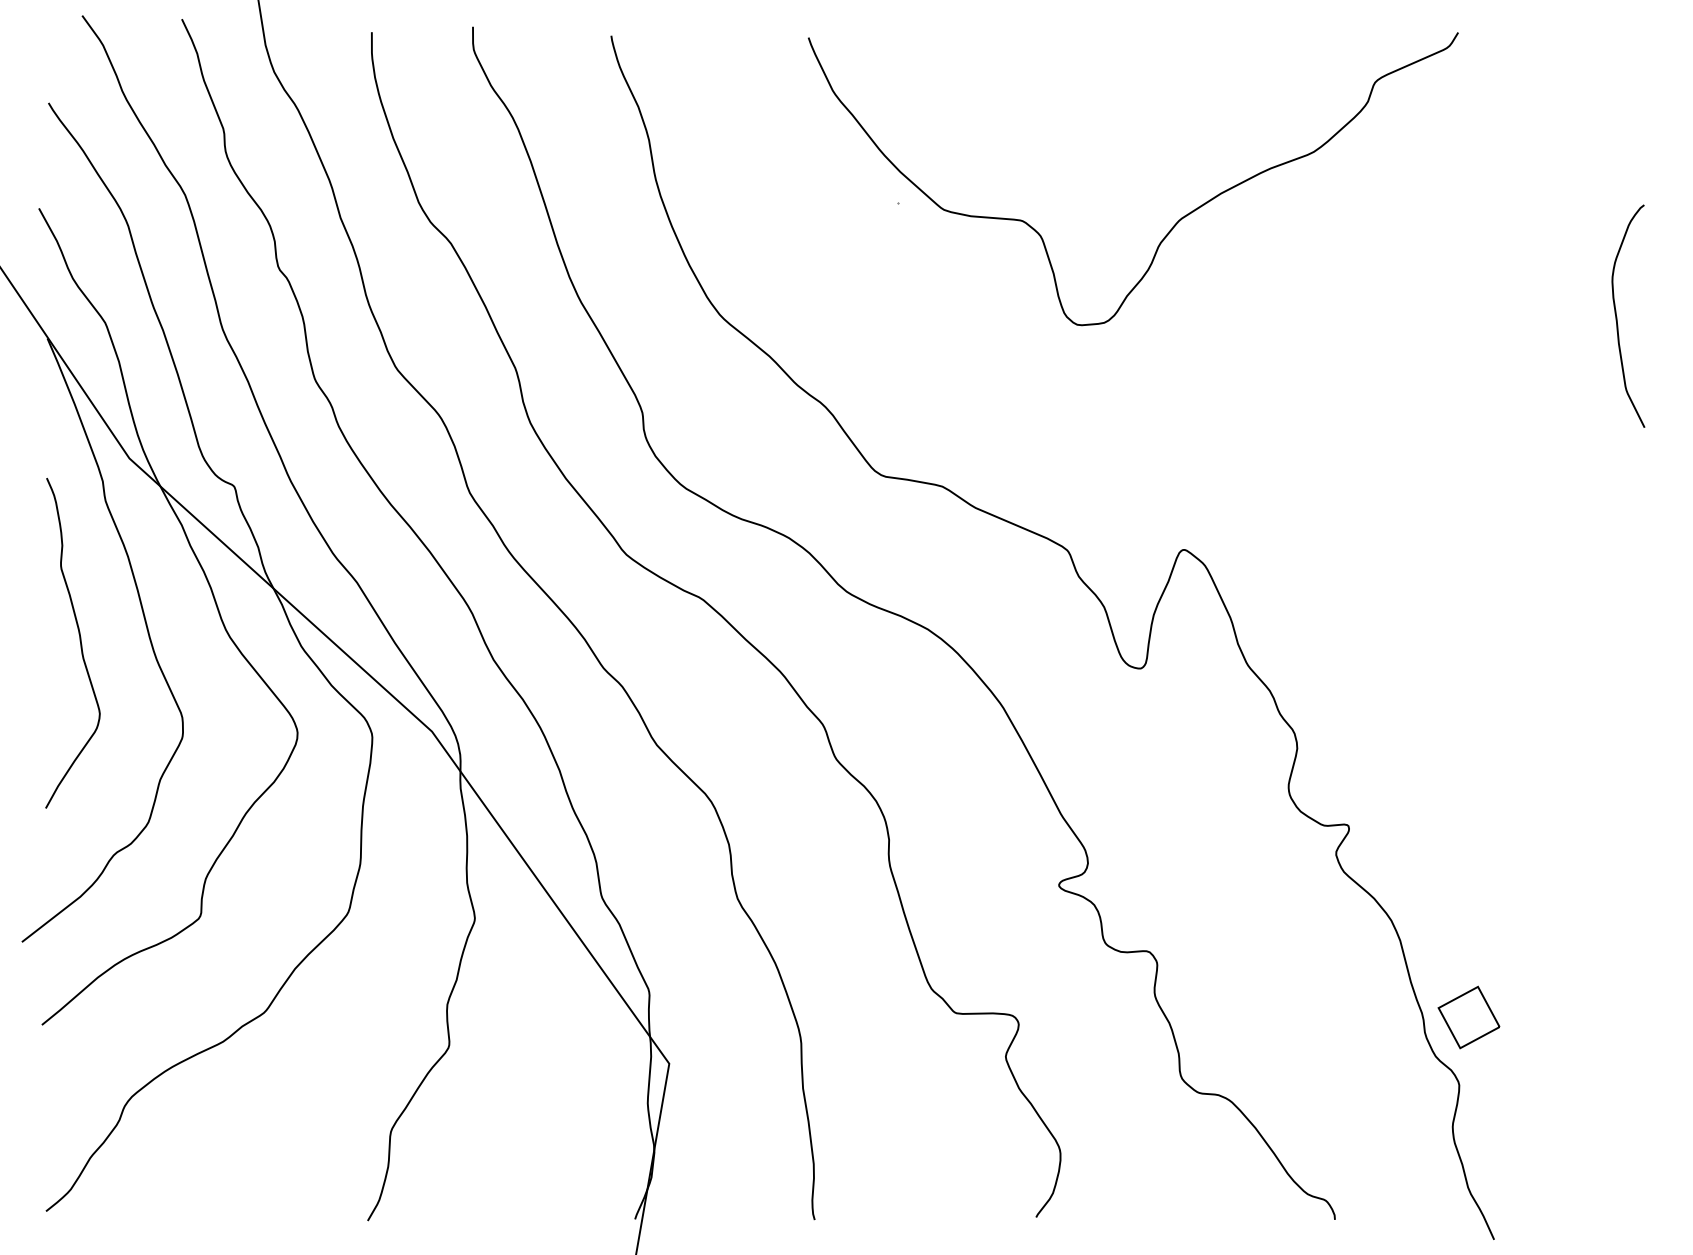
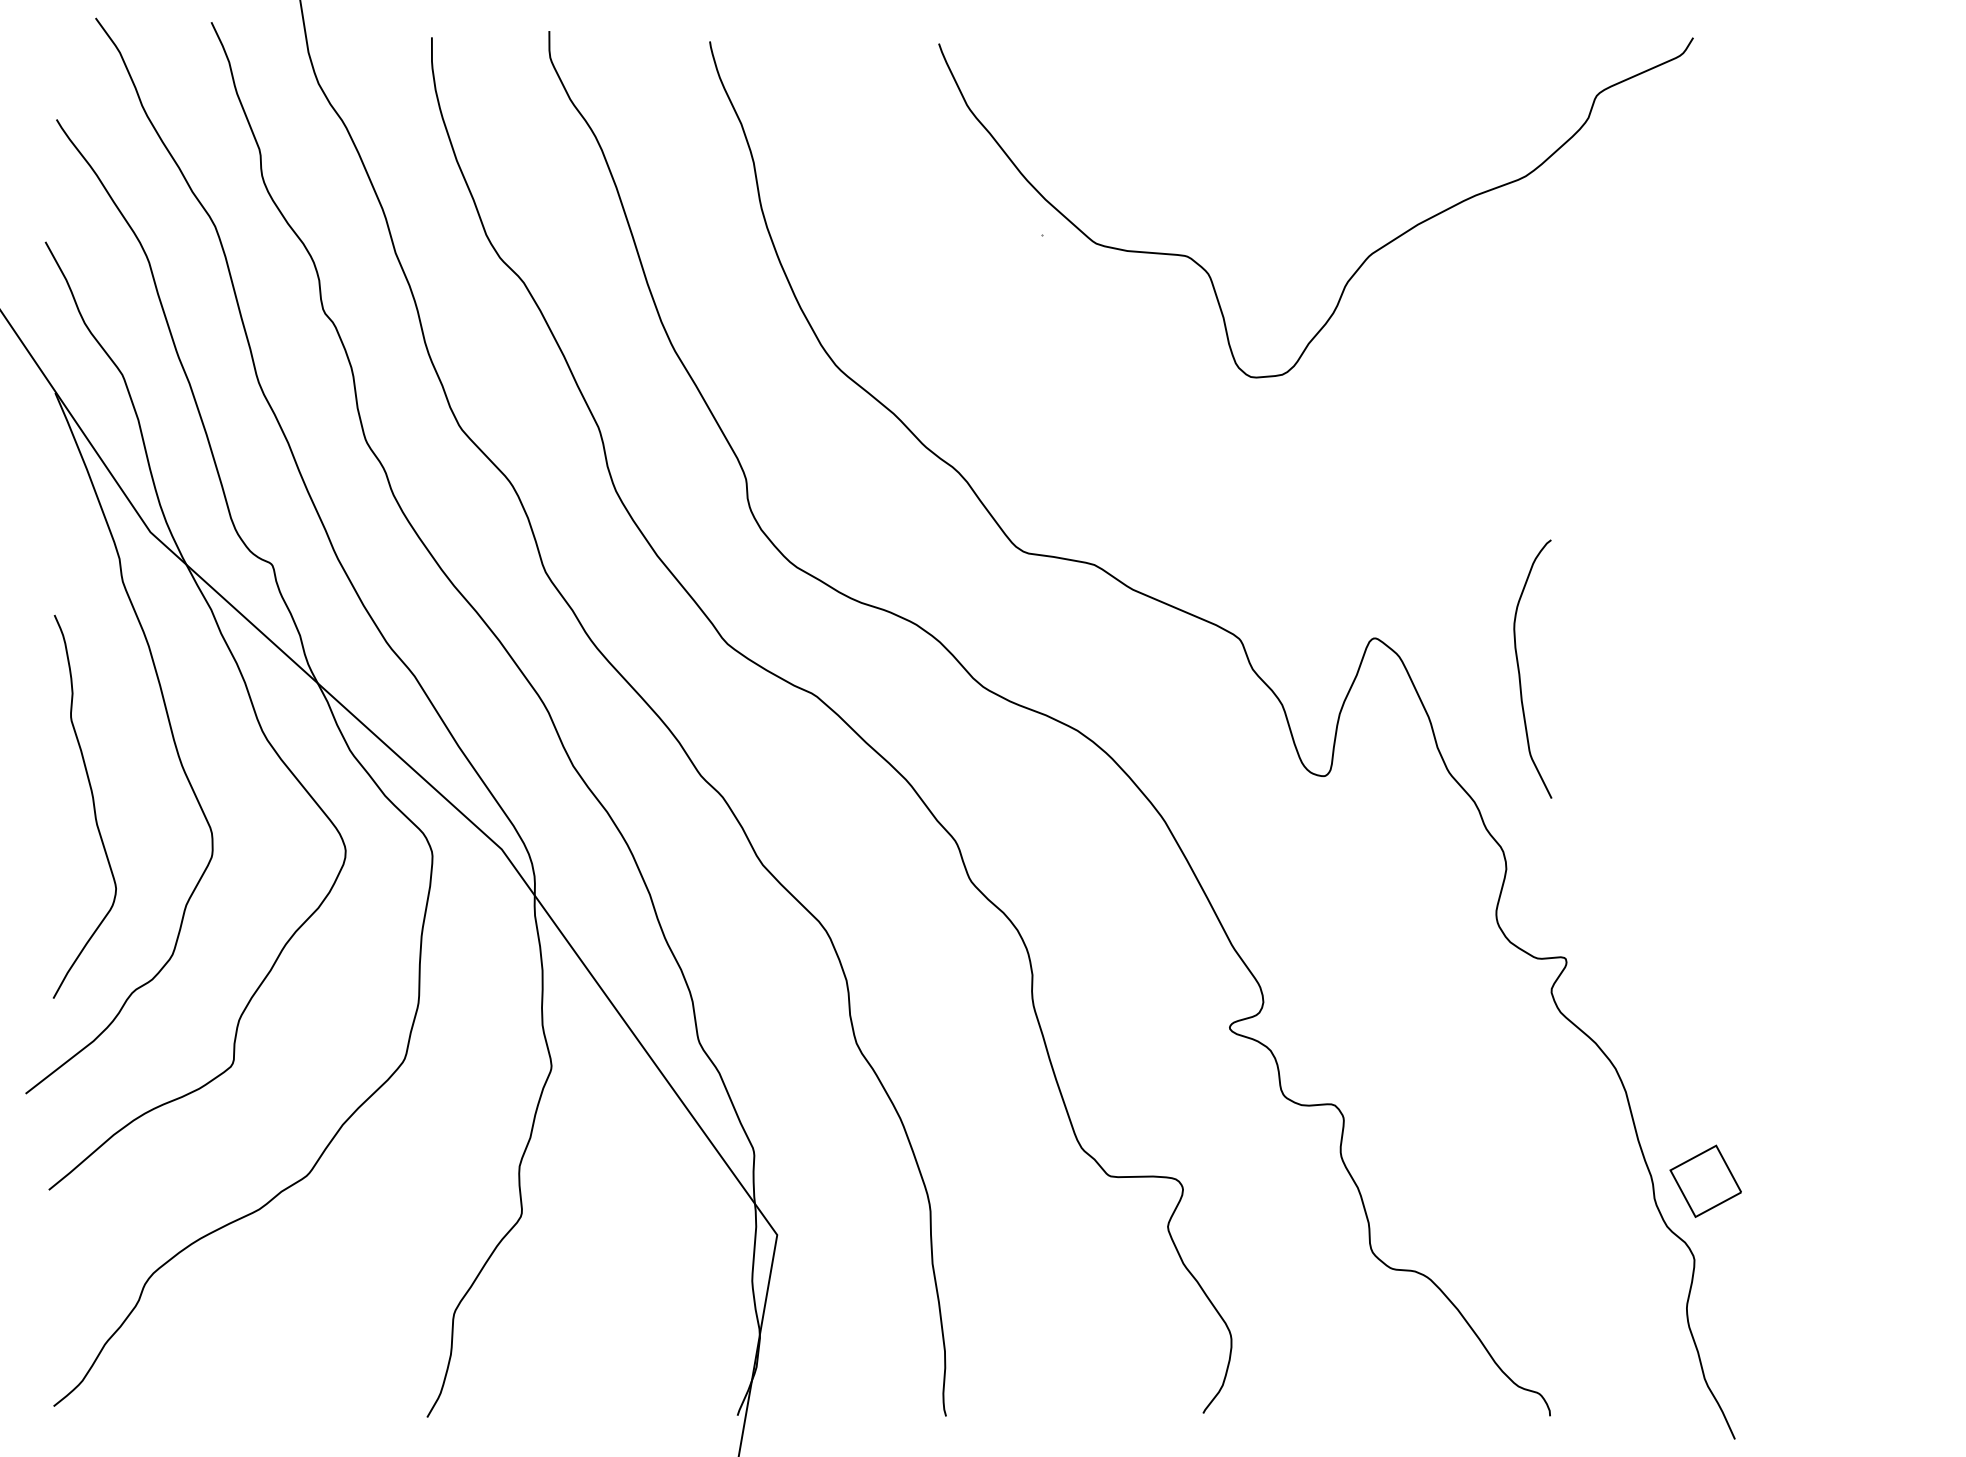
curve: (1616, 315) -> (1519, 668), moved
curve: (79, 639) -> (92, 802), moved

